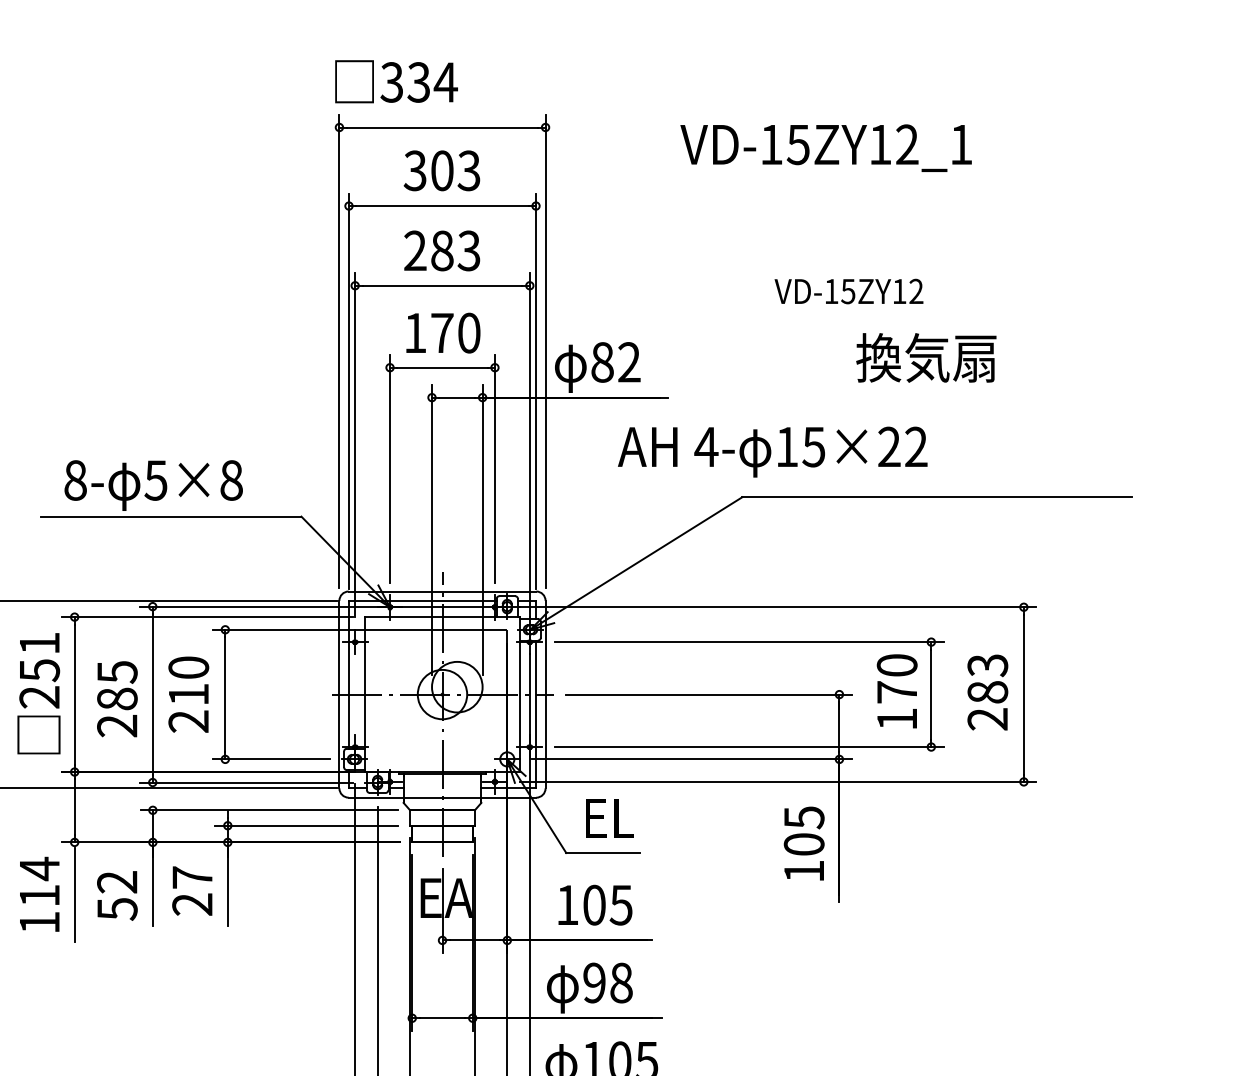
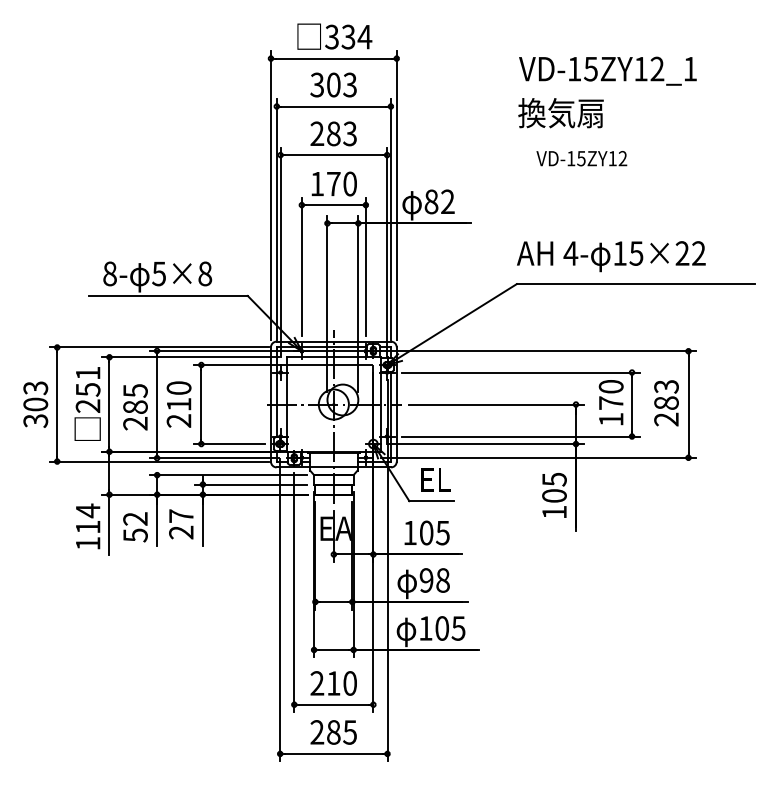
text: (395, 81) -> (334, 36), moved
text: (825, 147) -> (607, 70), moved
text: (925, 358) -> (560, 113), moved
text: (773, 451) -> (611, 256), moved

